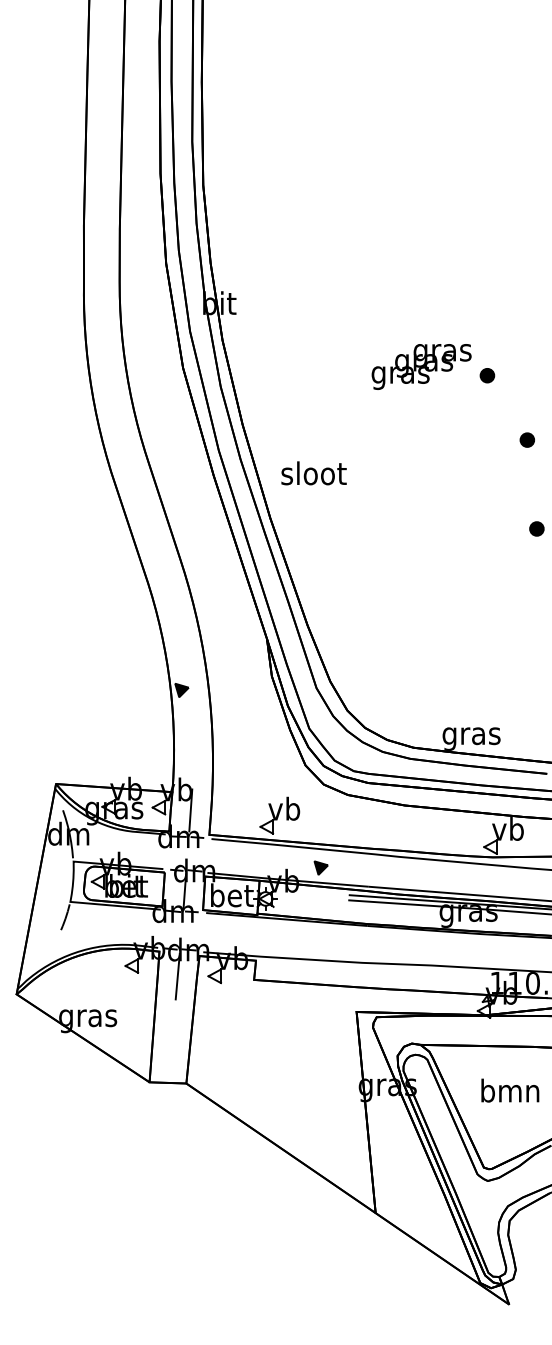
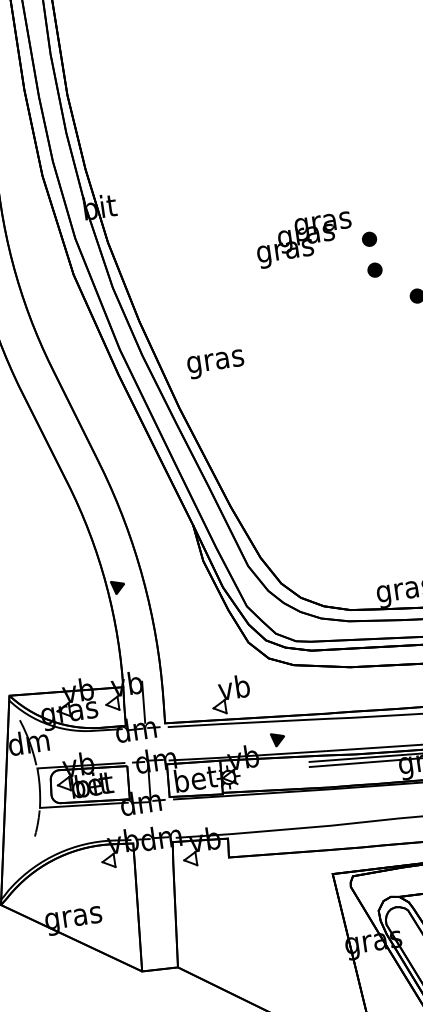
part: (488, 407) -> (375, 269), added
text: (313, 476) -> (215, 361), sloot -> gras
line: (177, 976) -> (154, 865), removed

